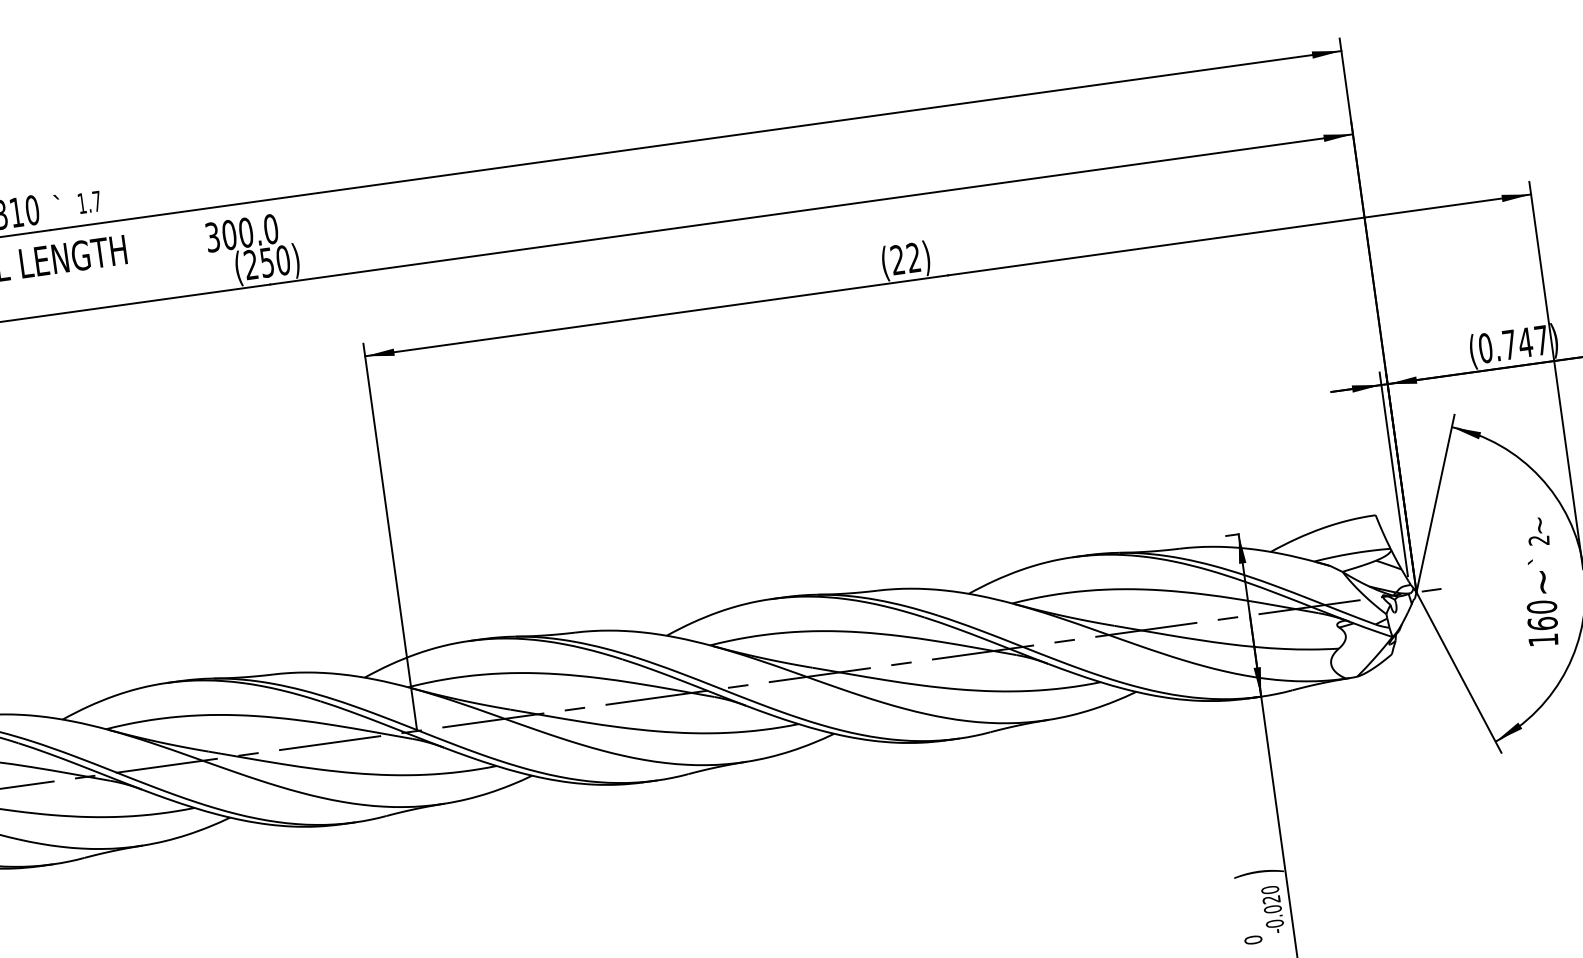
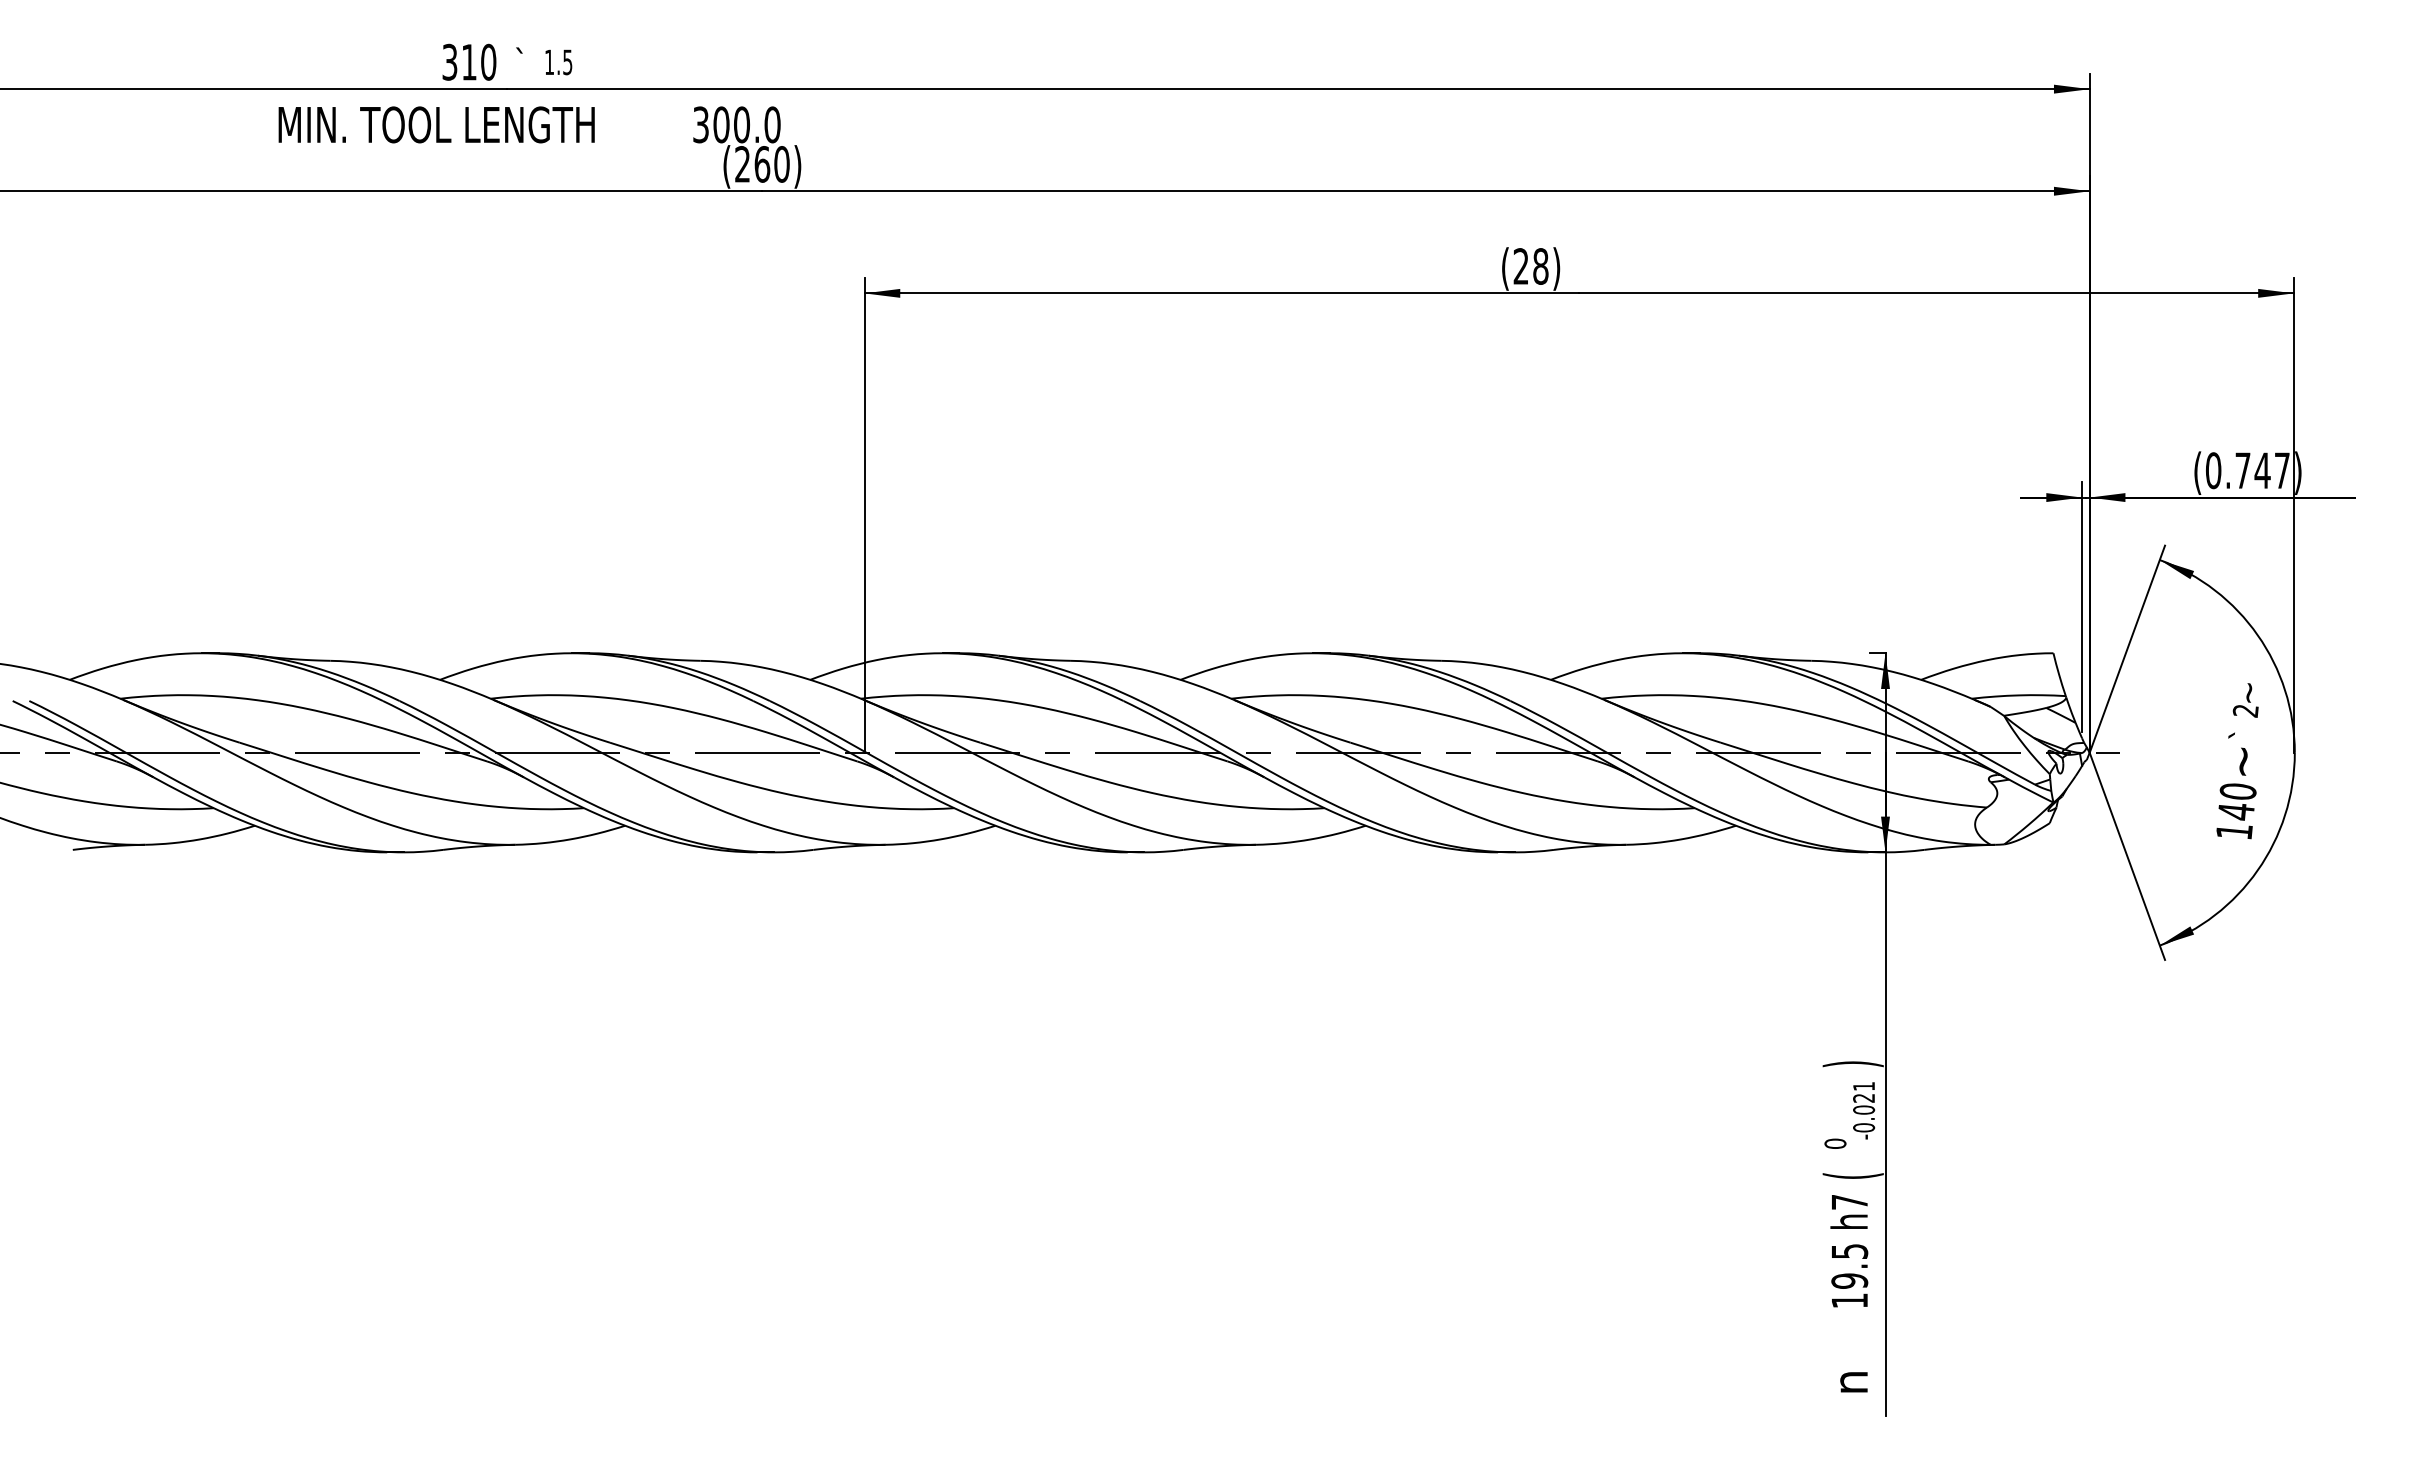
text: (96, 201) -> (567, 62), 1.7 -> 1.5
text: (913, 257) -> (1540, 266), (22) -> (28)
text: (267, 262) -> (762, 164), (250) -> (260)
text: (1542, 623) -> (2236, 811), 160 -> 140
text: (1270, 890) -> (1864, 1086), -0.020 -> -0.021

